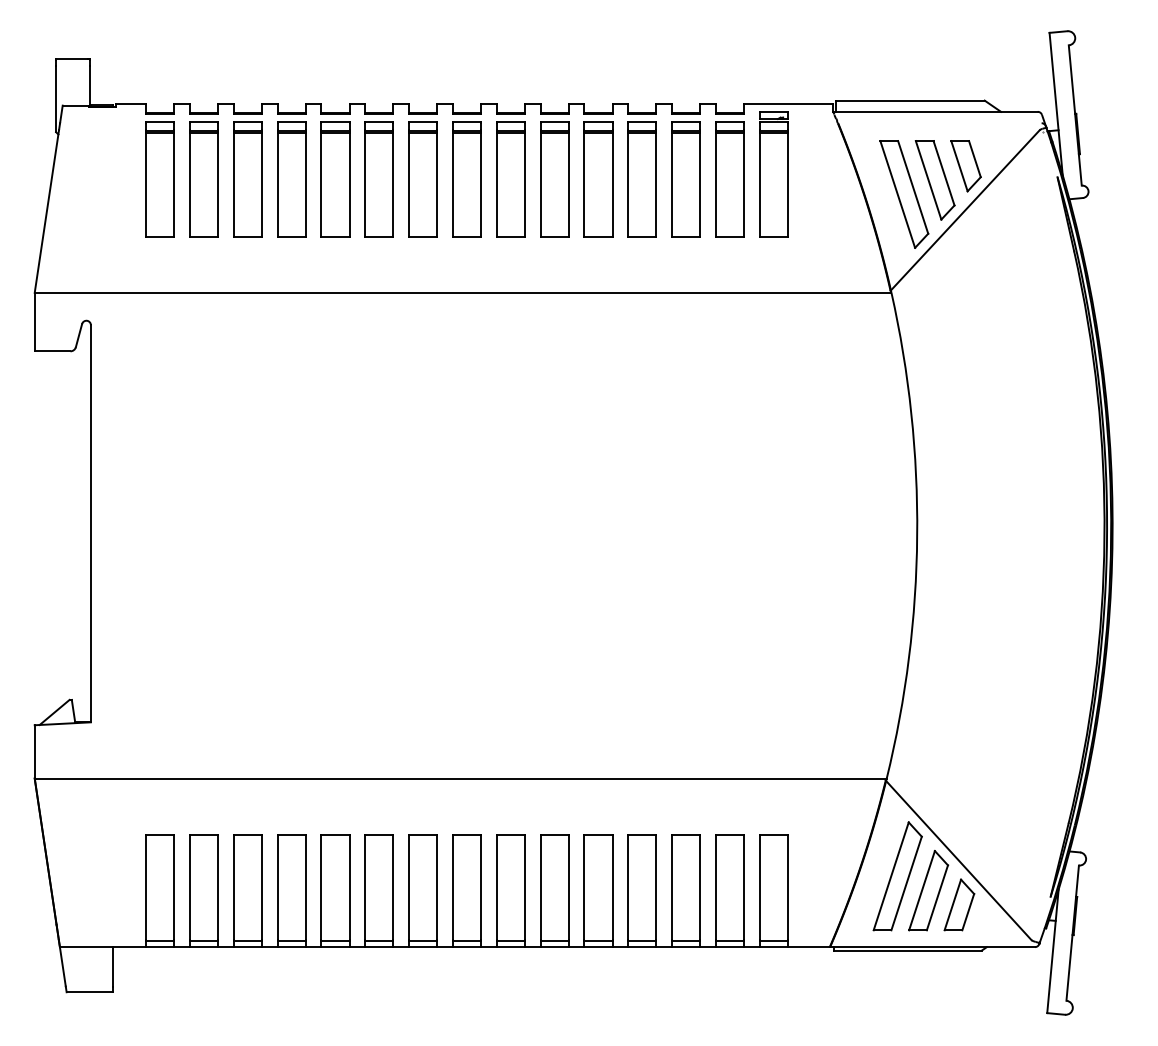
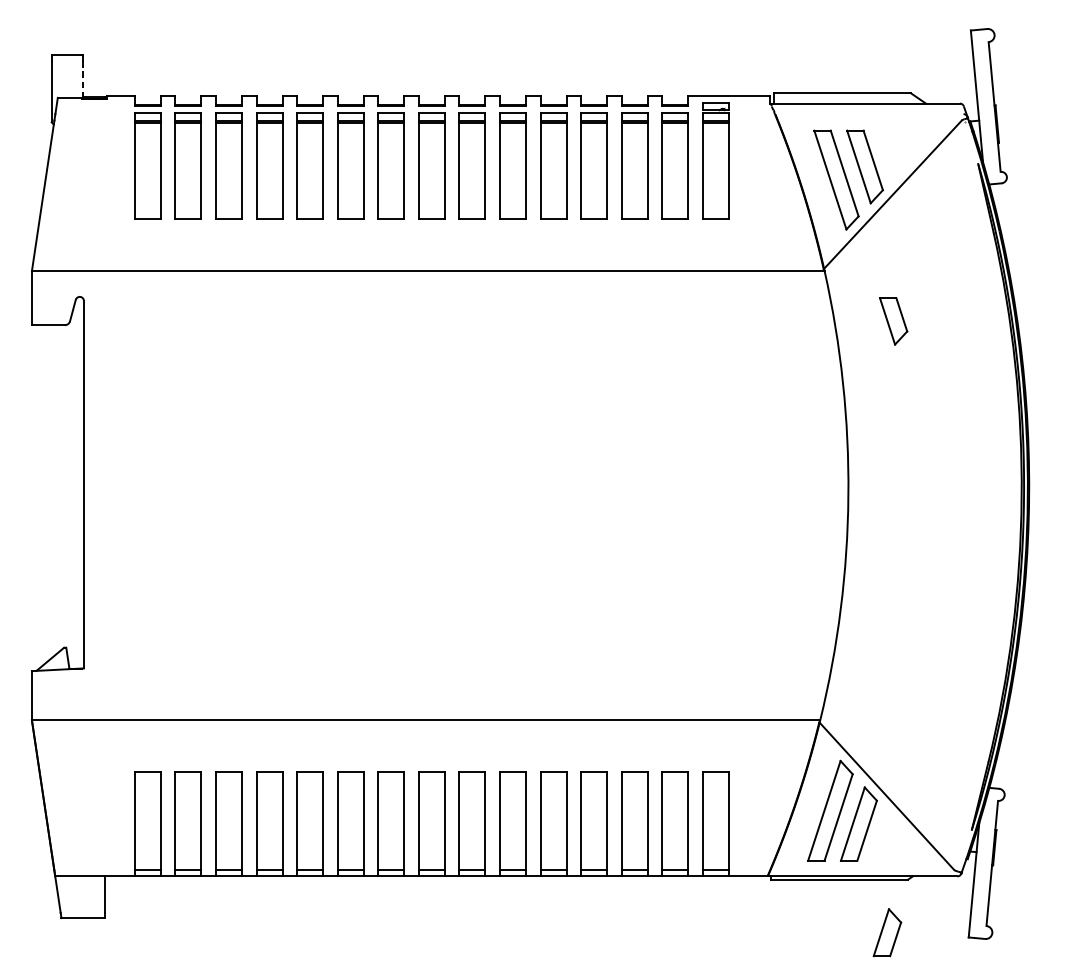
line: (89, 85) -> (82, 79), solid -> dashed
part: (965, 166) -> (893, 321), moved
part: (959, 904) -> (887, 932), moved

